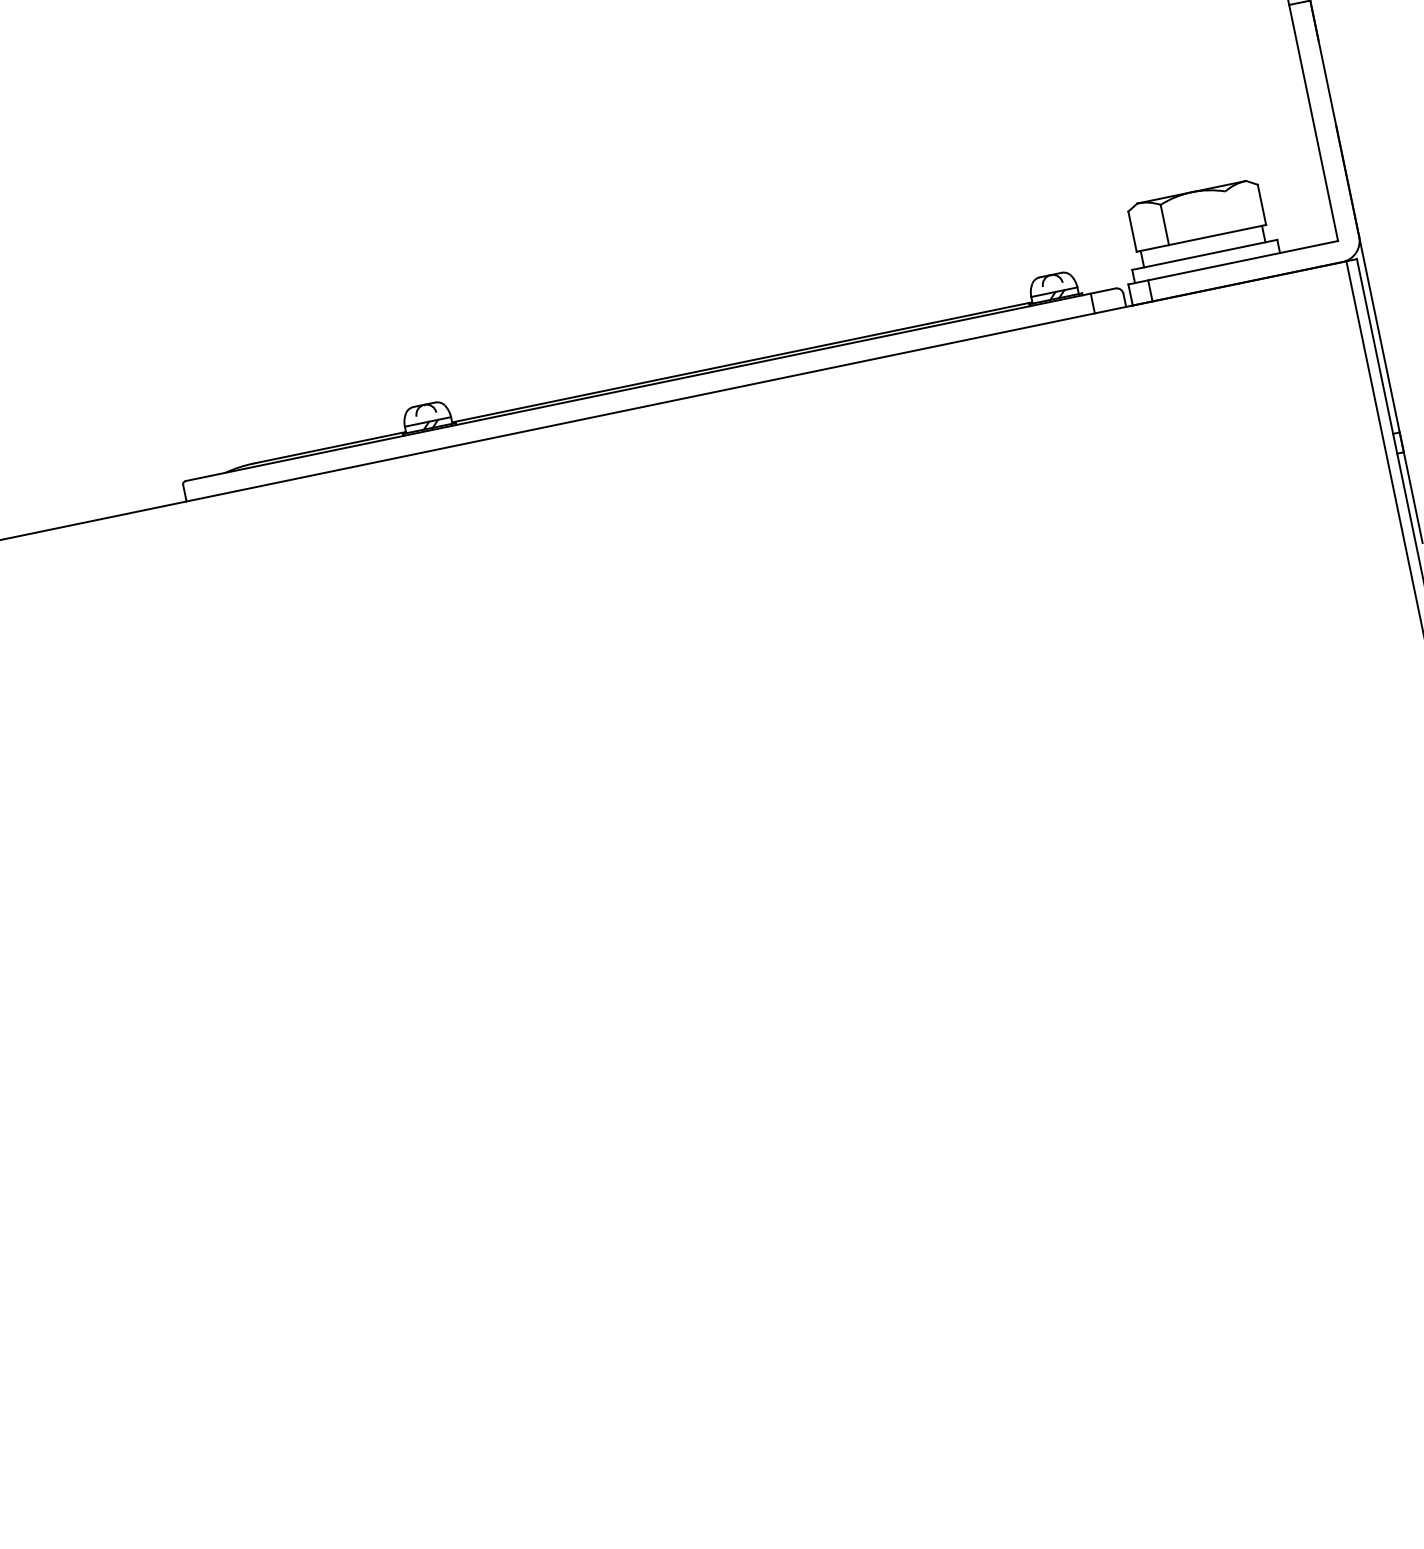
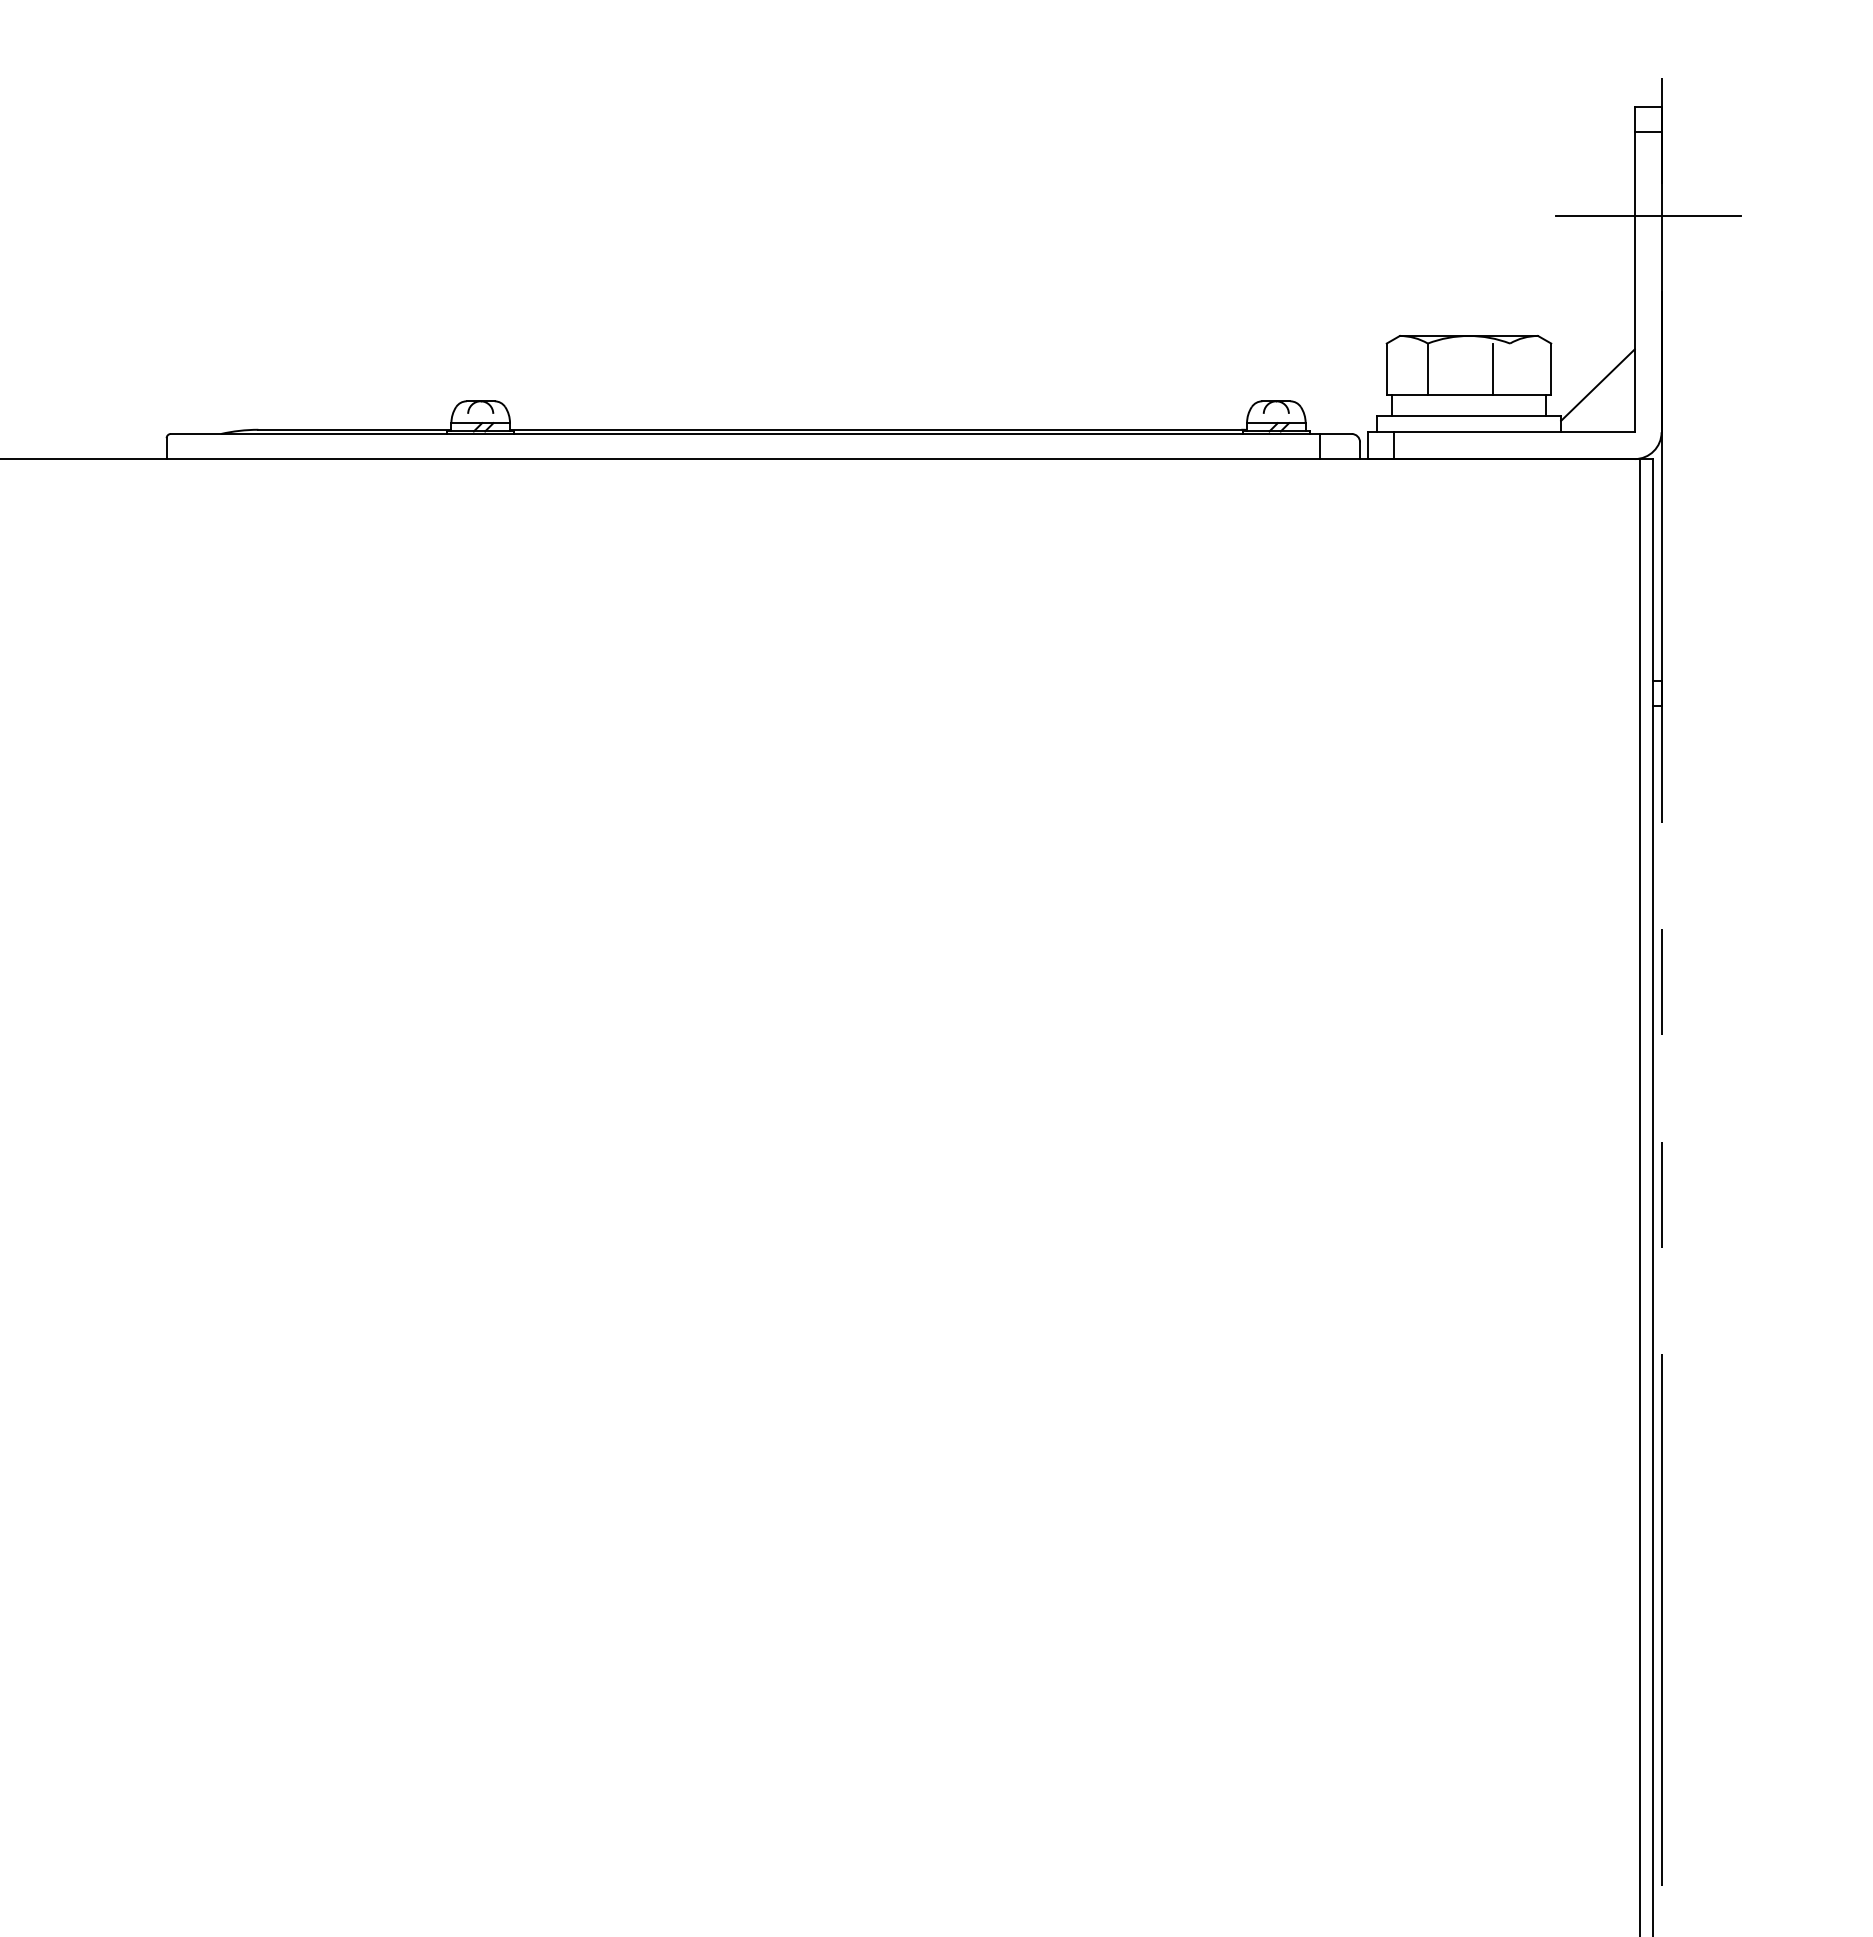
line: (1313, 68) -> (1648, 216), added
line: (1300, 209) -> (1597, 384), added
line: (1216, 213) -> (1493, 368), added

